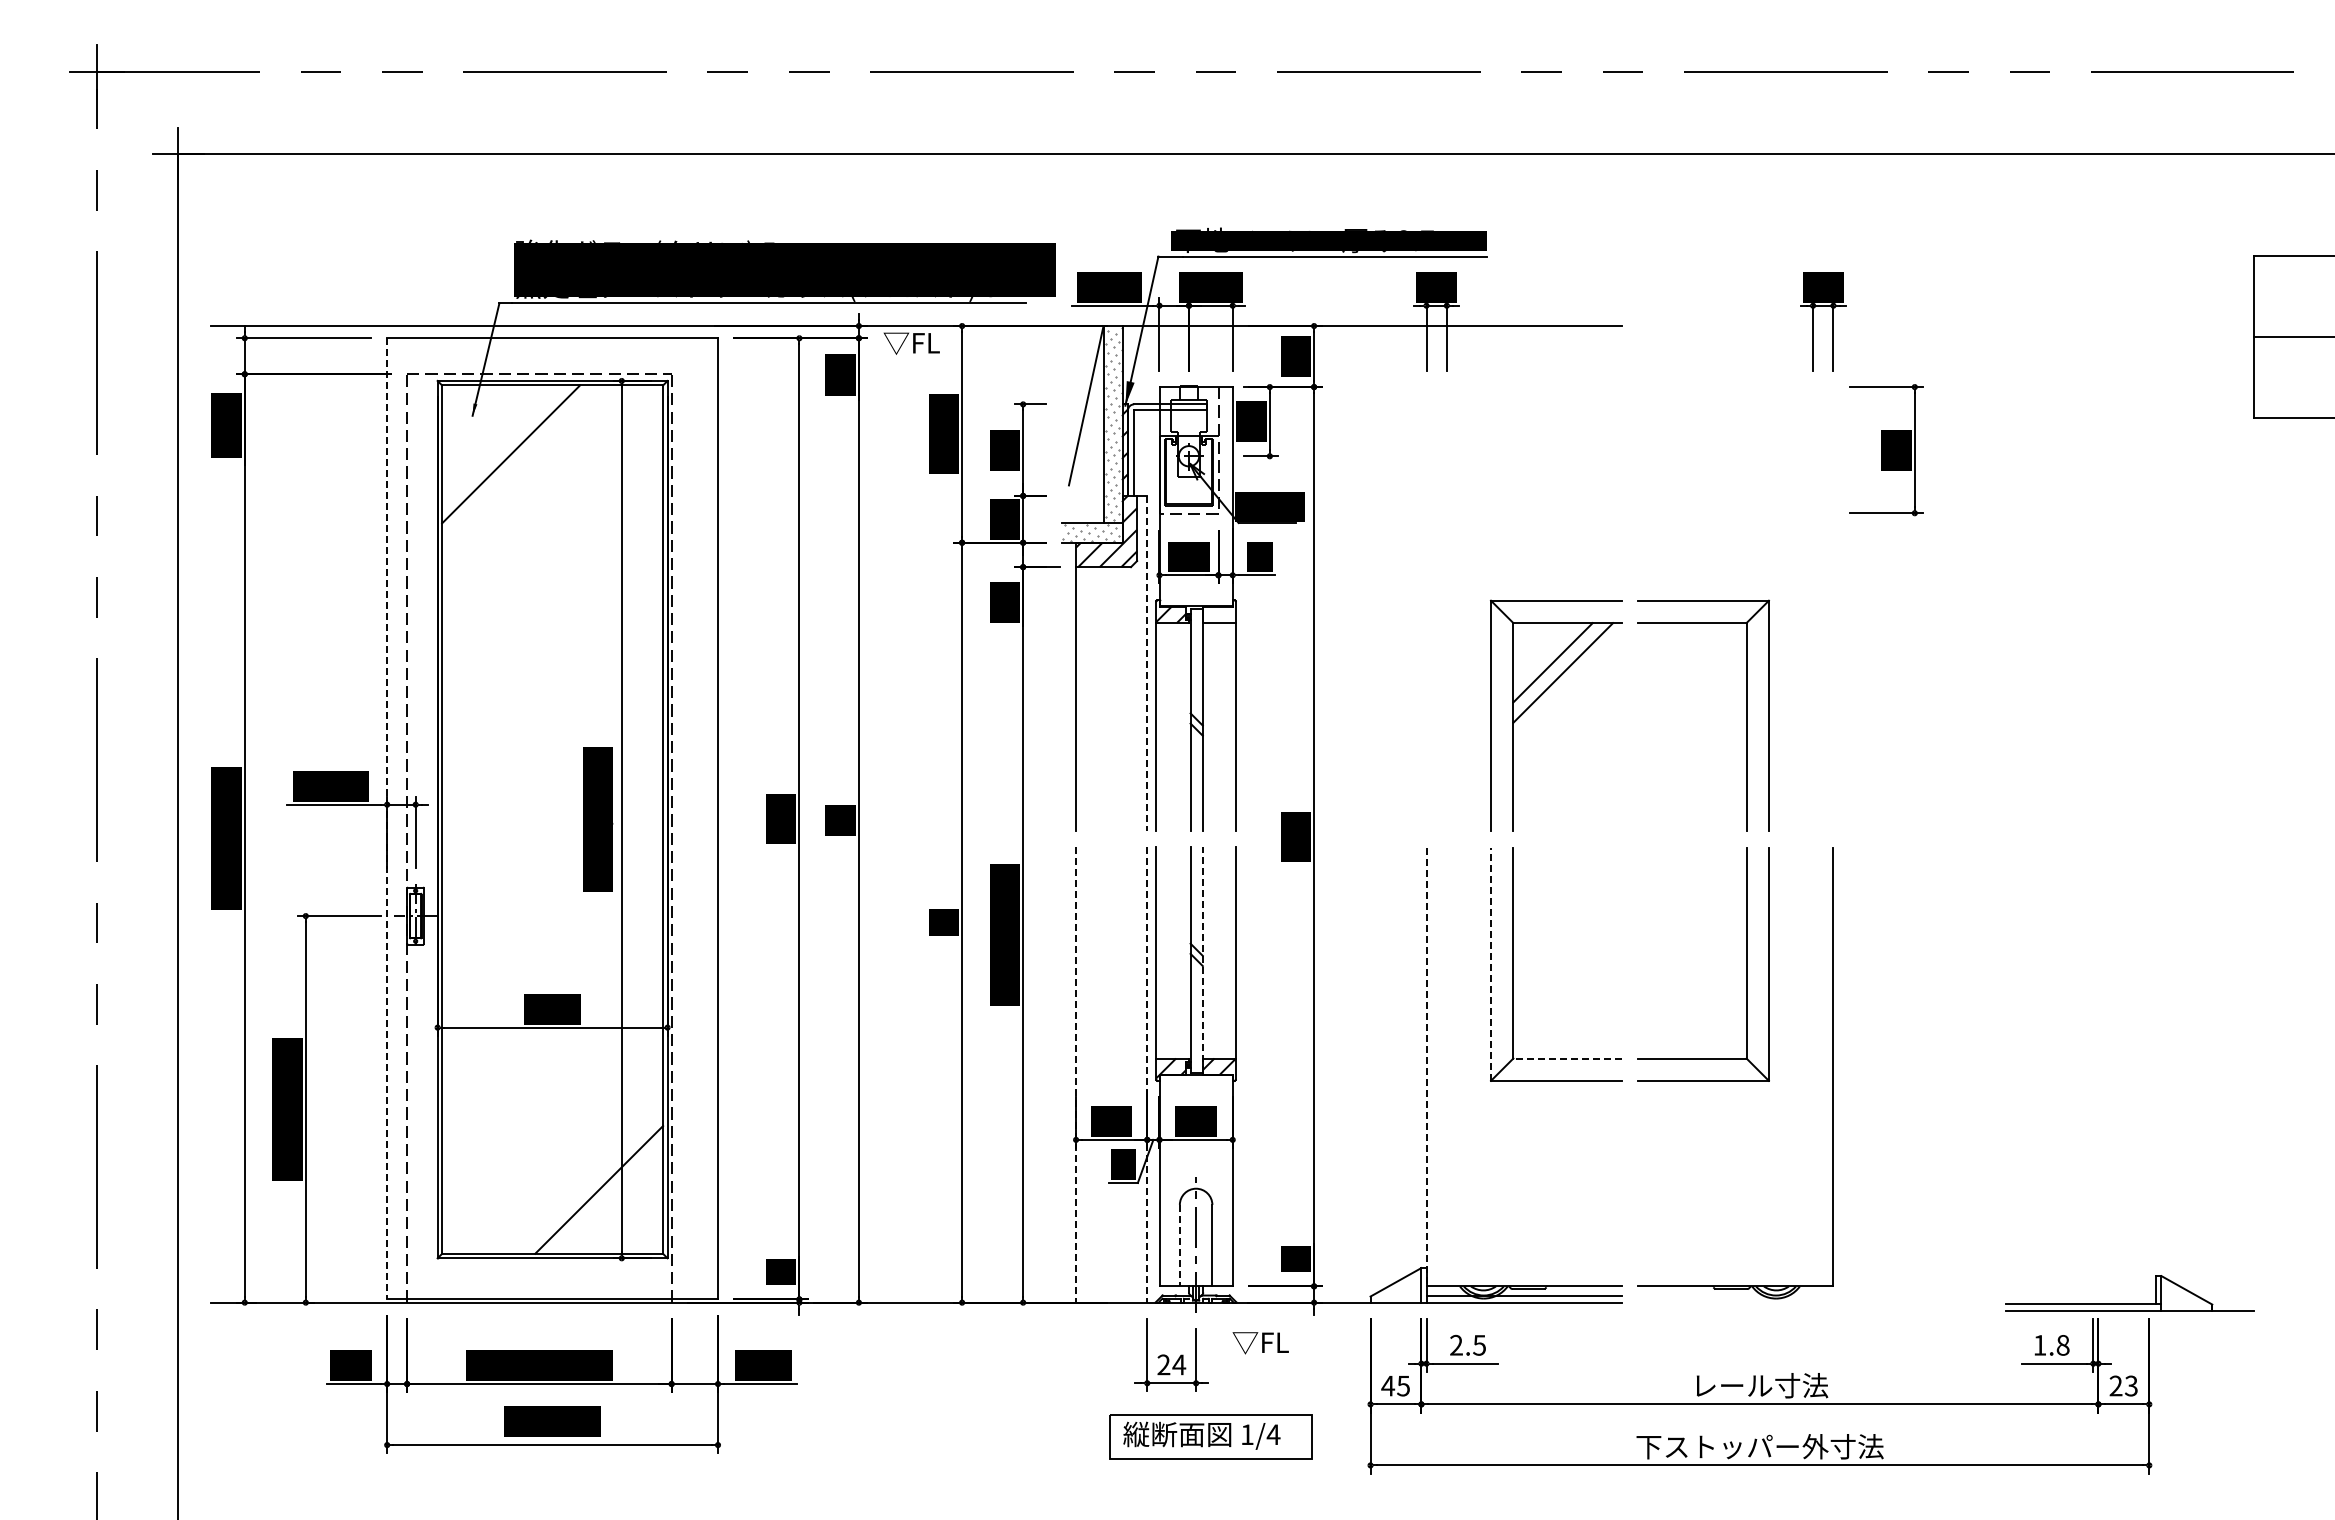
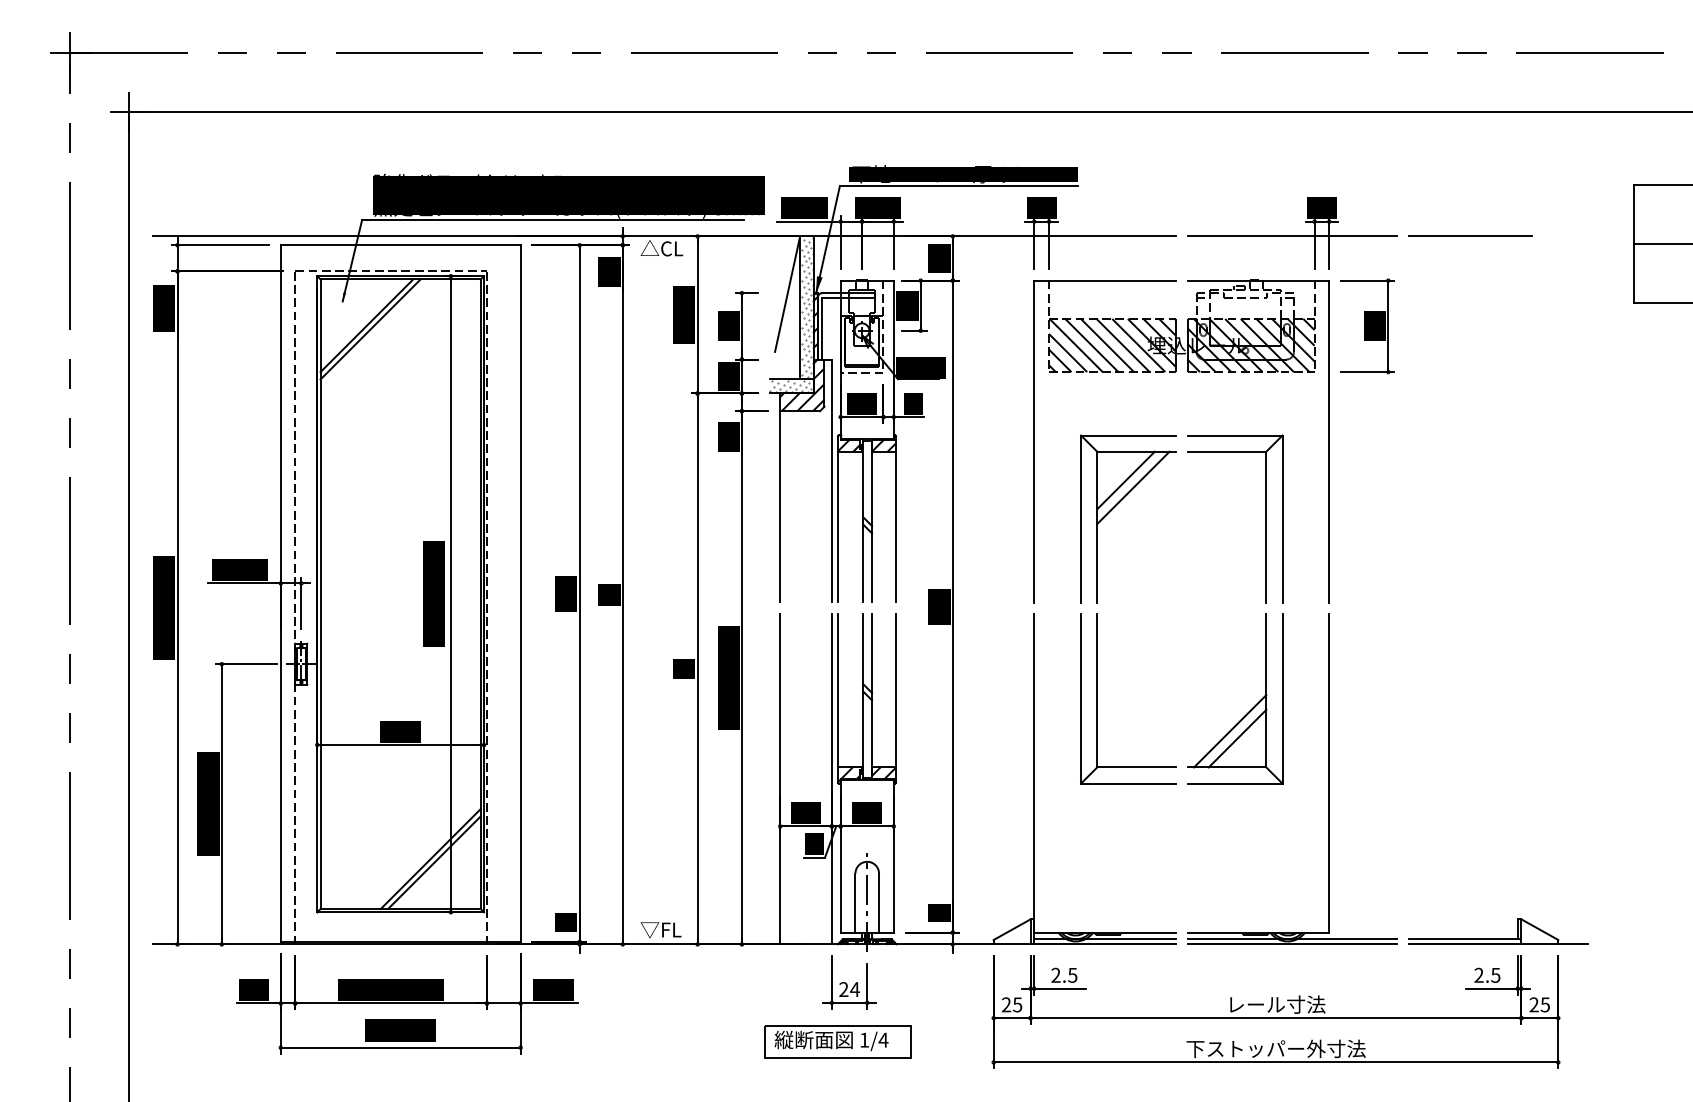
line: (1782, 326) -> (1292, 236), added
line: (2028, 326) -> (1470, 236), added
text: (912, 342) -> (661, 248), ▽FL -> △CL
line: (505, 449) -> (366, 325), added
part: (1621, 513) -> (1175, 372), added
hatch: (1218, 614) -> (883, 445), added
line: (1147, 663) -> (832, 481), dashed -> solid
line: (387, 818) -> (281, 593), dashed -> solid
line: (1202, 959) -> (871, 695), dashed -> solid
line: (1491, 964) -> (1081, 699), dashed -> solid
line: (1696, 1008) -> (1230, 731), added
line: (1706, 1018) -> (1237, 738), added
line: (1567, 1058) -> (1136, 767), dashed -> solid
line: (1426, 1067) -> (1034, 773), dashed -> solid
line: (1076, 1074) -> (780, 779), dashed -> solid
line: (1147, 1074) -> (832, 779), dashed -> solid
line: (594, 1184) -> (431, 858), added
line: (1179, 1245) -> (855, 902), dashed -> solid
line: (1782, 1295) -> (1292, 939), added
line: (1782, 1302) -> (1292, 944), added
part: (2129, 1303) -> (1498, 939), moved
text: (1260, 1343) -> (660, 930), moved
text: (2051, 1344) -> (1487, 974), 1.8 -> 2.5
text: (1388, 1385) -> (1006, 1004), 45 -> 25
text: (2131, 1385) -> (1545, 1004), 23 -> 25
part: (1210, 1436) -> (837, 1041), moved

